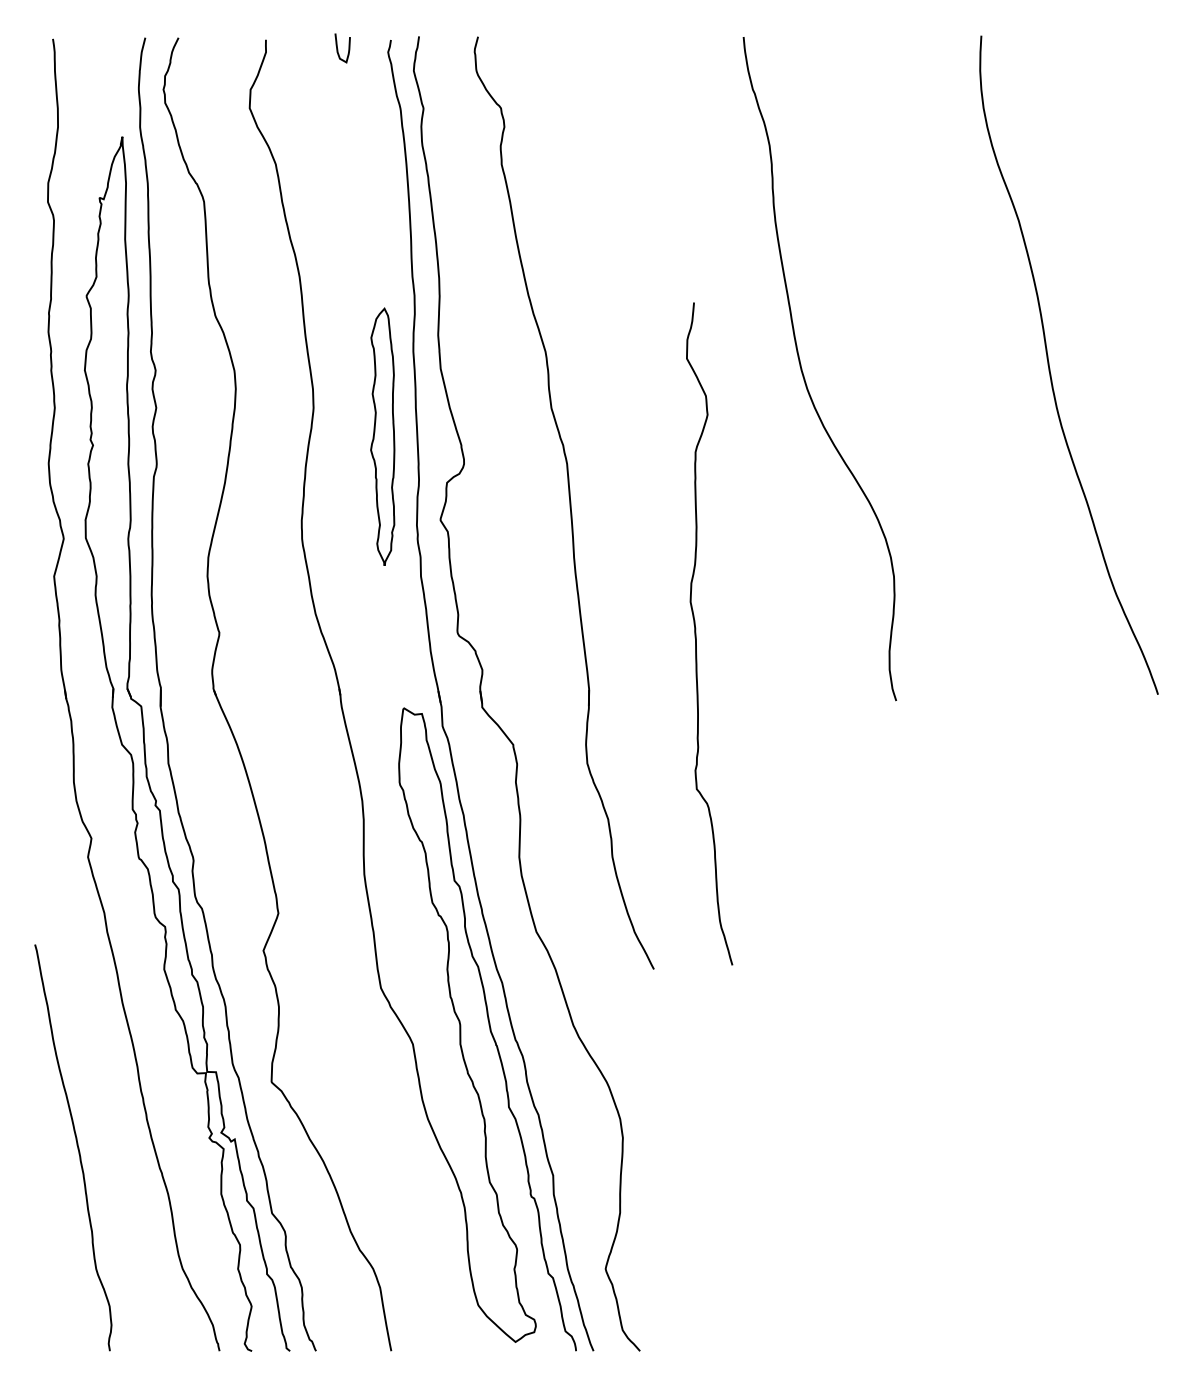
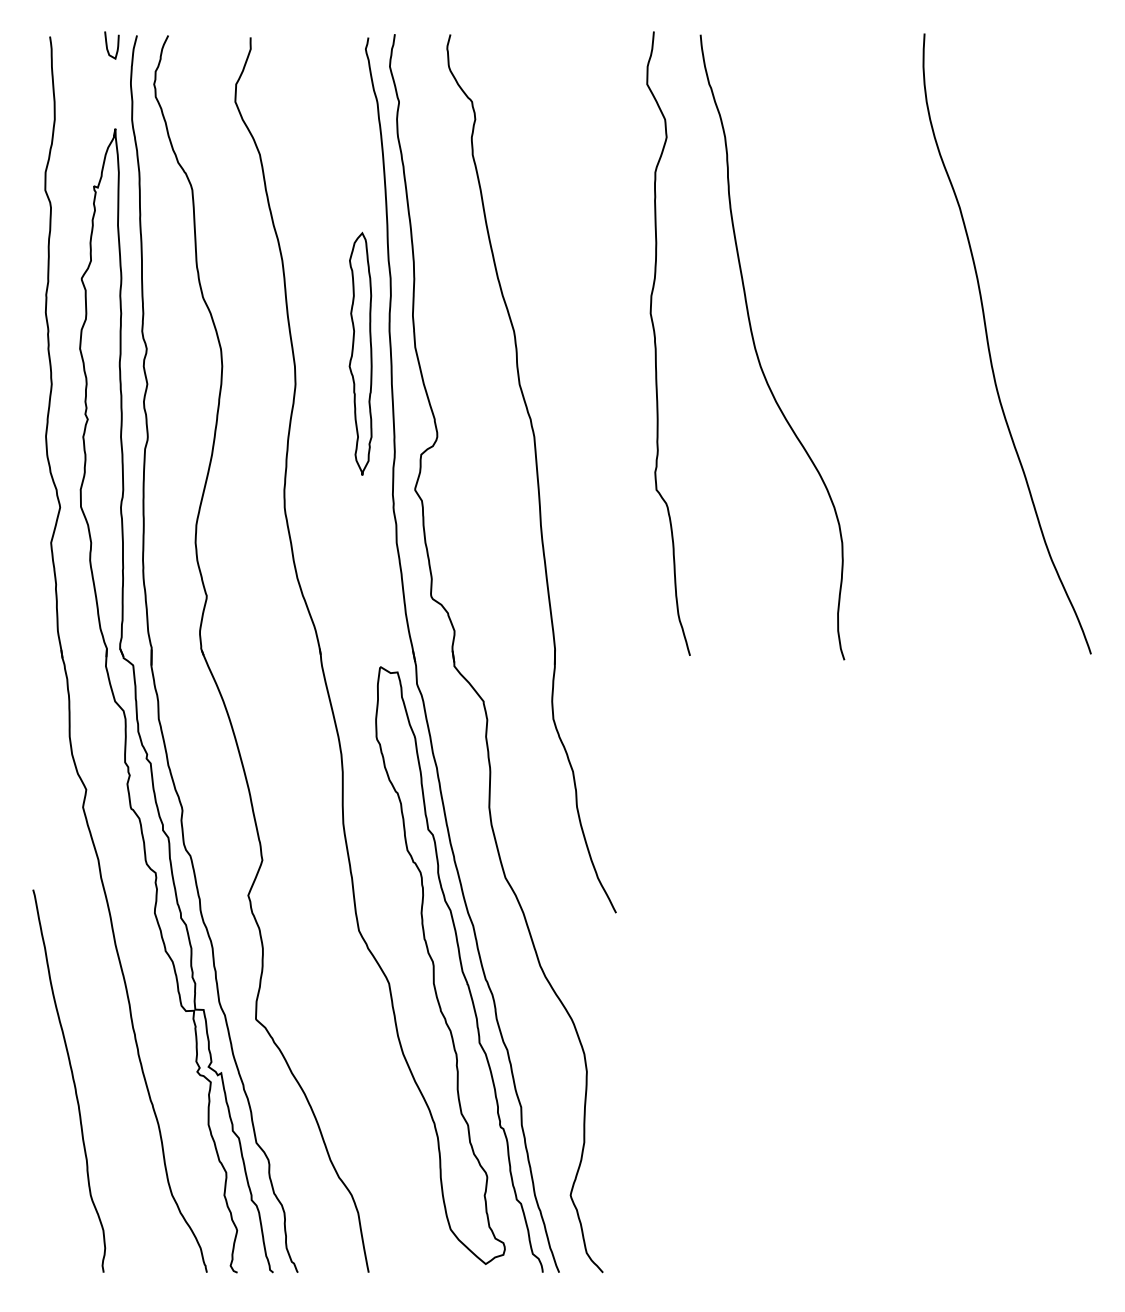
curve: (338, 49) -> (107, 46), moved
part: (382, 436) -> (360, 353), moved
curve: (696, 633) -> (656, 343), moved

